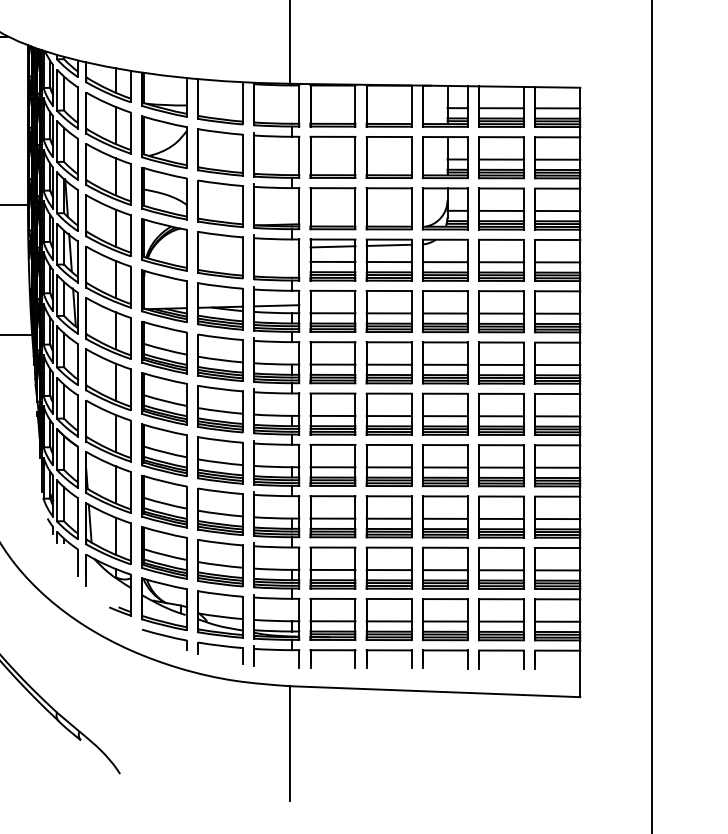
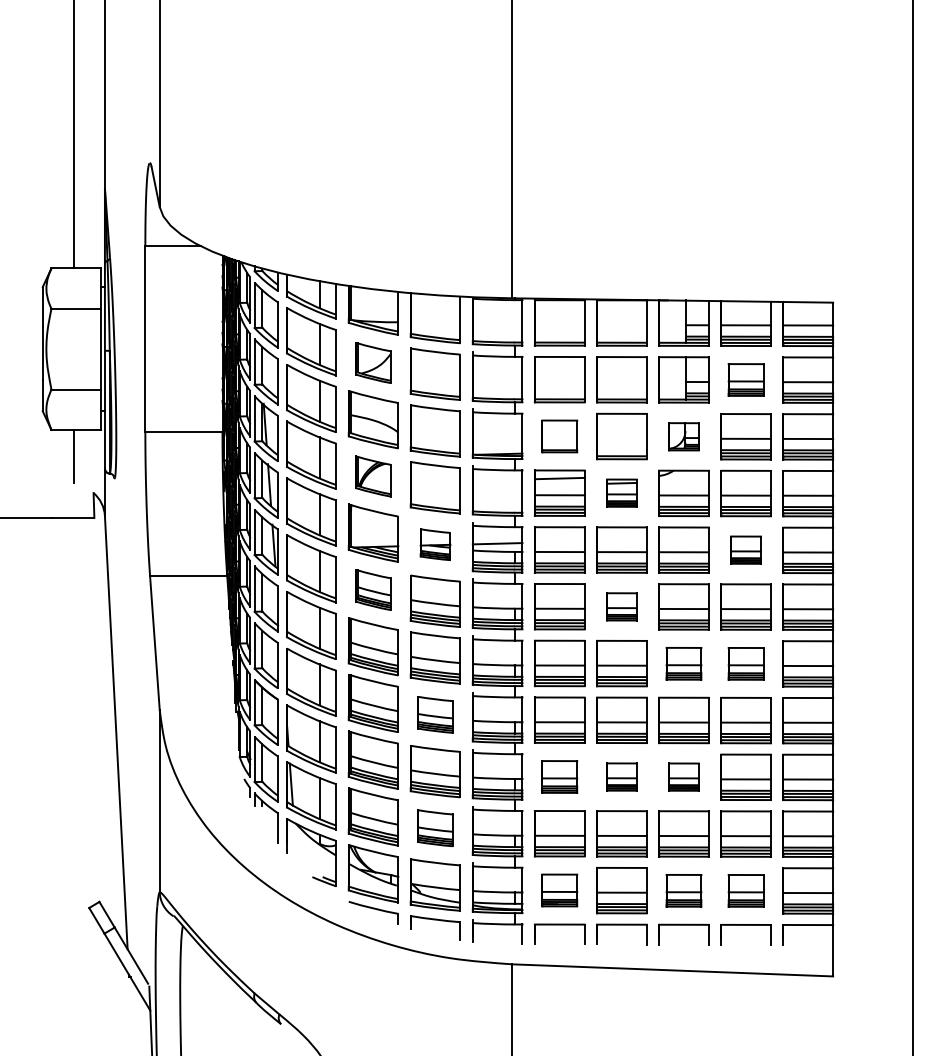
part: (163, 141) -> (372, 362), size x0.7
part: (500, 157) -> (745, 379), size x0.7
part: (332, 208) -> (559, 436), size x0.7
part: (444, 208) -> (683, 436), size x0.6
part: (163, 244) -> (372, 476), size x0.7
part: (388, 259) -> (621, 492), size x0.6
part: (220, 306) -> (435, 544), size x0.6
part: (500, 311) -> (745, 549), size x0.6
part: (163, 347) -> (372, 589), size x0.7
part: (388, 362) -> (621, 606), size x0.6
part: (444, 414) -> (683, 663), size x0.7
part: (500, 414) -> (745, 663), size x0.7
part: (219, 460) -> (434, 714), size x0.7
part: (332, 516) -> (559, 776), size x0.7
part: (388, 516) -> (621, 776), size x0.6
part: (444, 516) -> (683, 776), size x0.6
part: (219, 562) -> (434, 827), size x0.7
part: (332, 619) -> (559, 890), size x0.7
part: (444, 619) -> (683, 890), size x0.7
part: (500, 619) -> (745, 890), size x0.7

